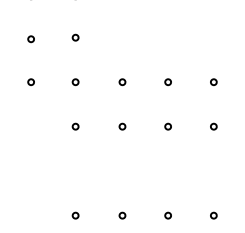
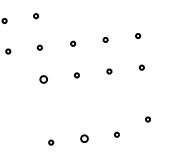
circle: (75, 126) -> (43, 79), size x1.6
circle: (122, 215) -> (84, 138), size x1.6
circle: (213, 215) -> (147, 119), moved

